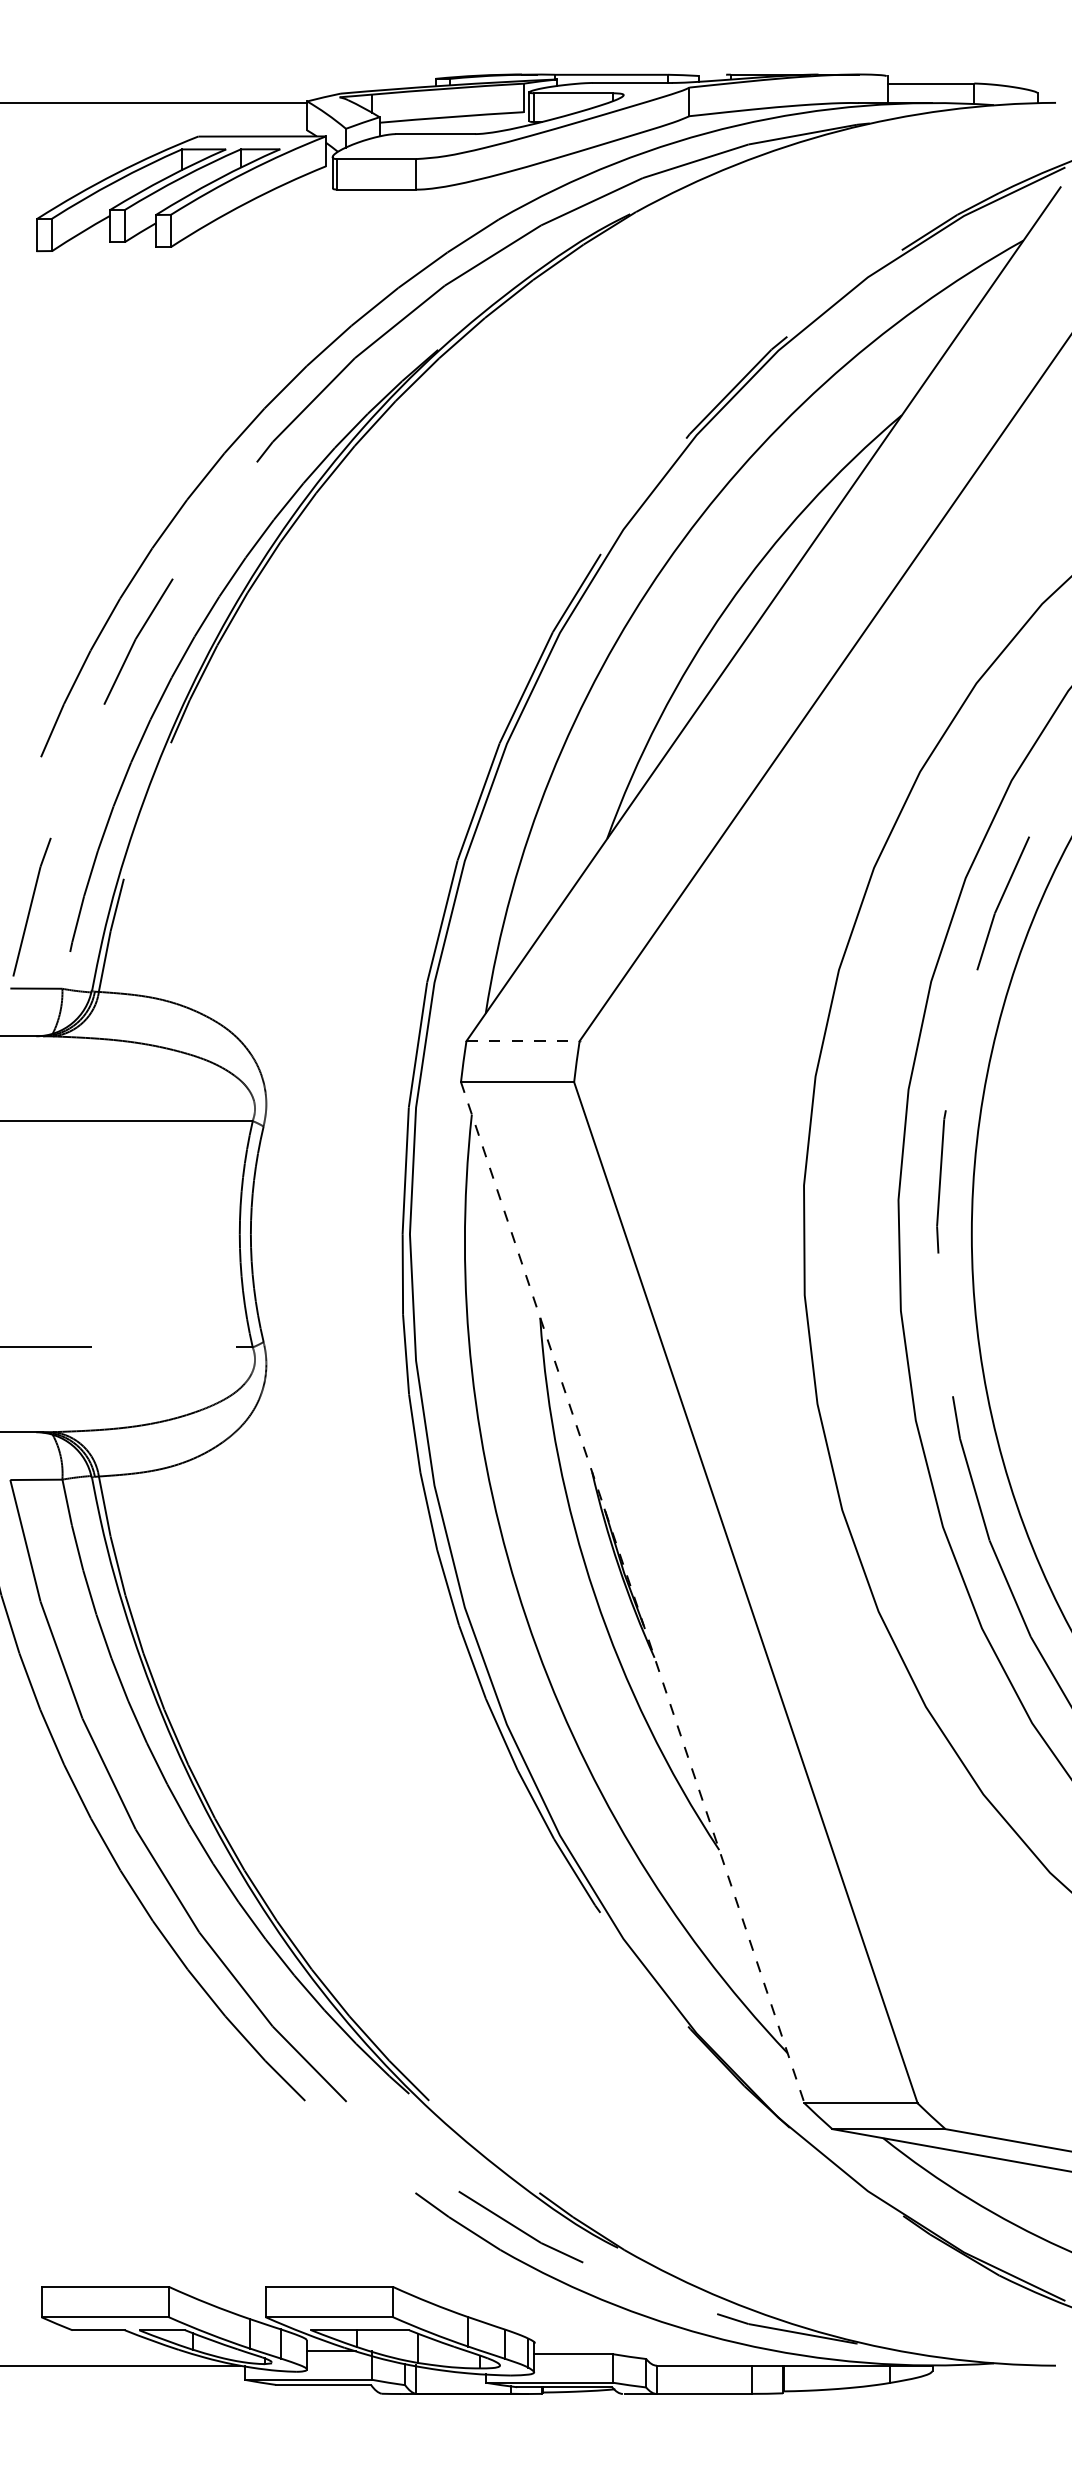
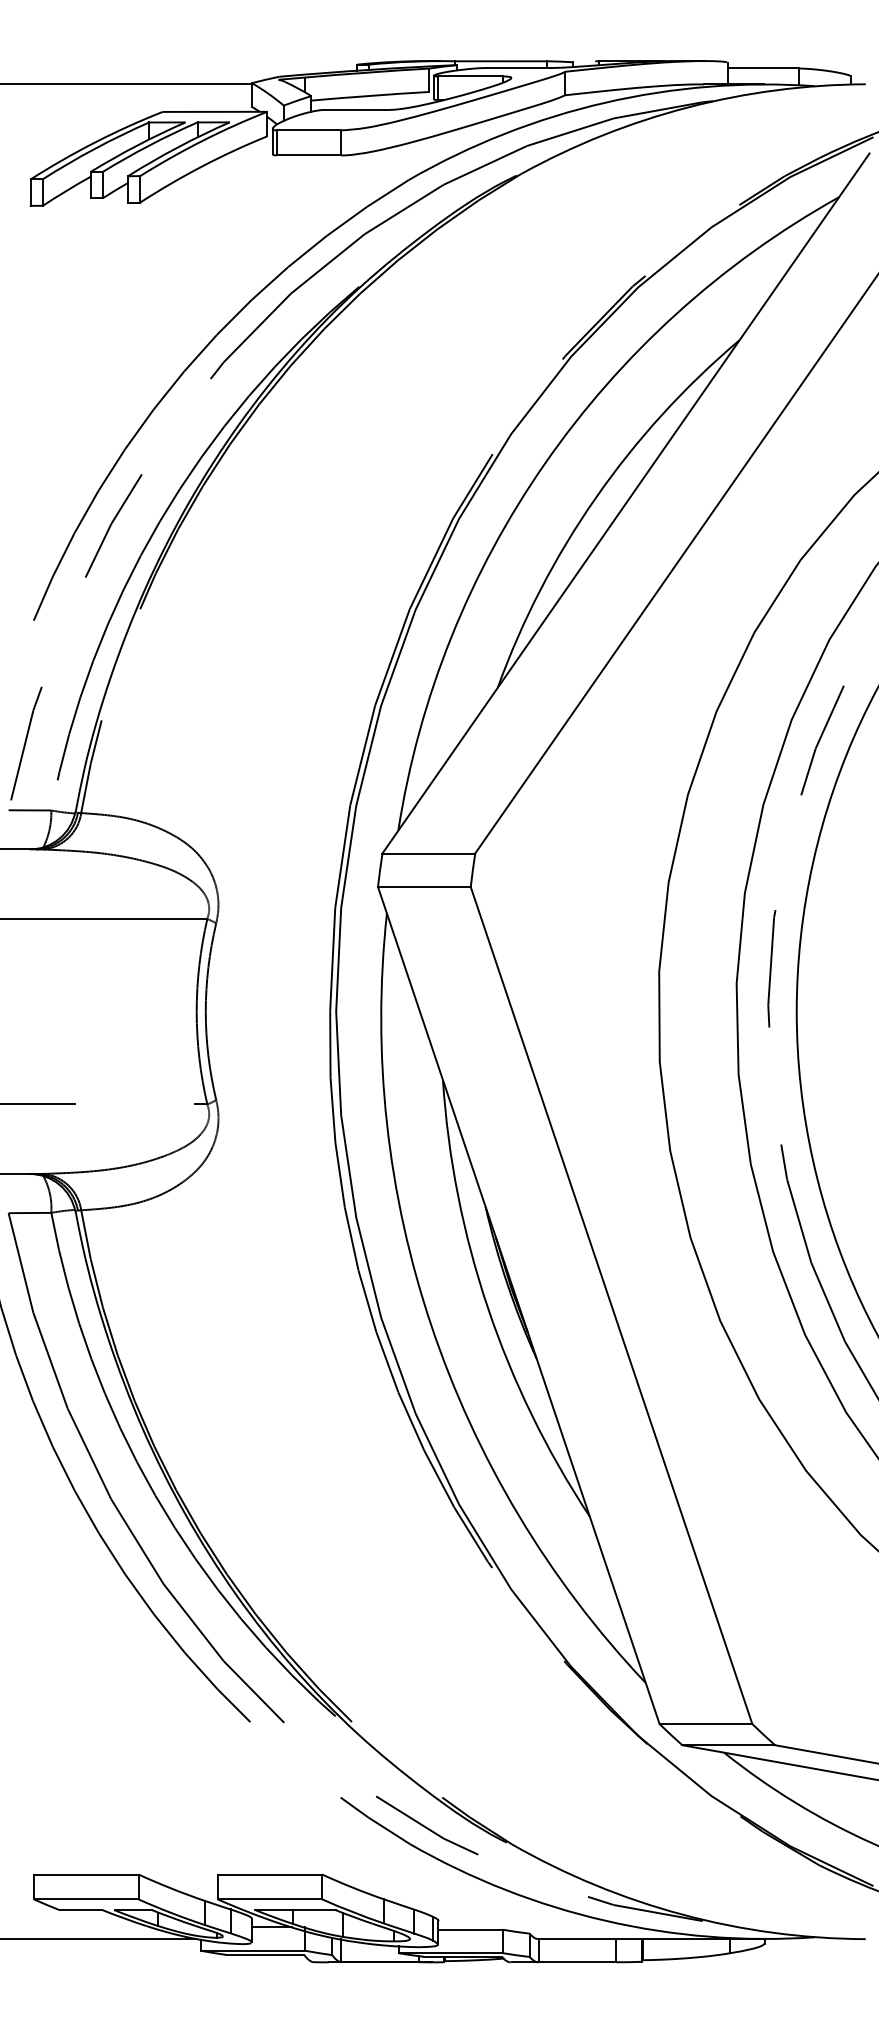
line: (522, 1041) -> (428, 853), dashed -> solid
line: (632, 1592) -> (518, 1305), dashed -> solid

